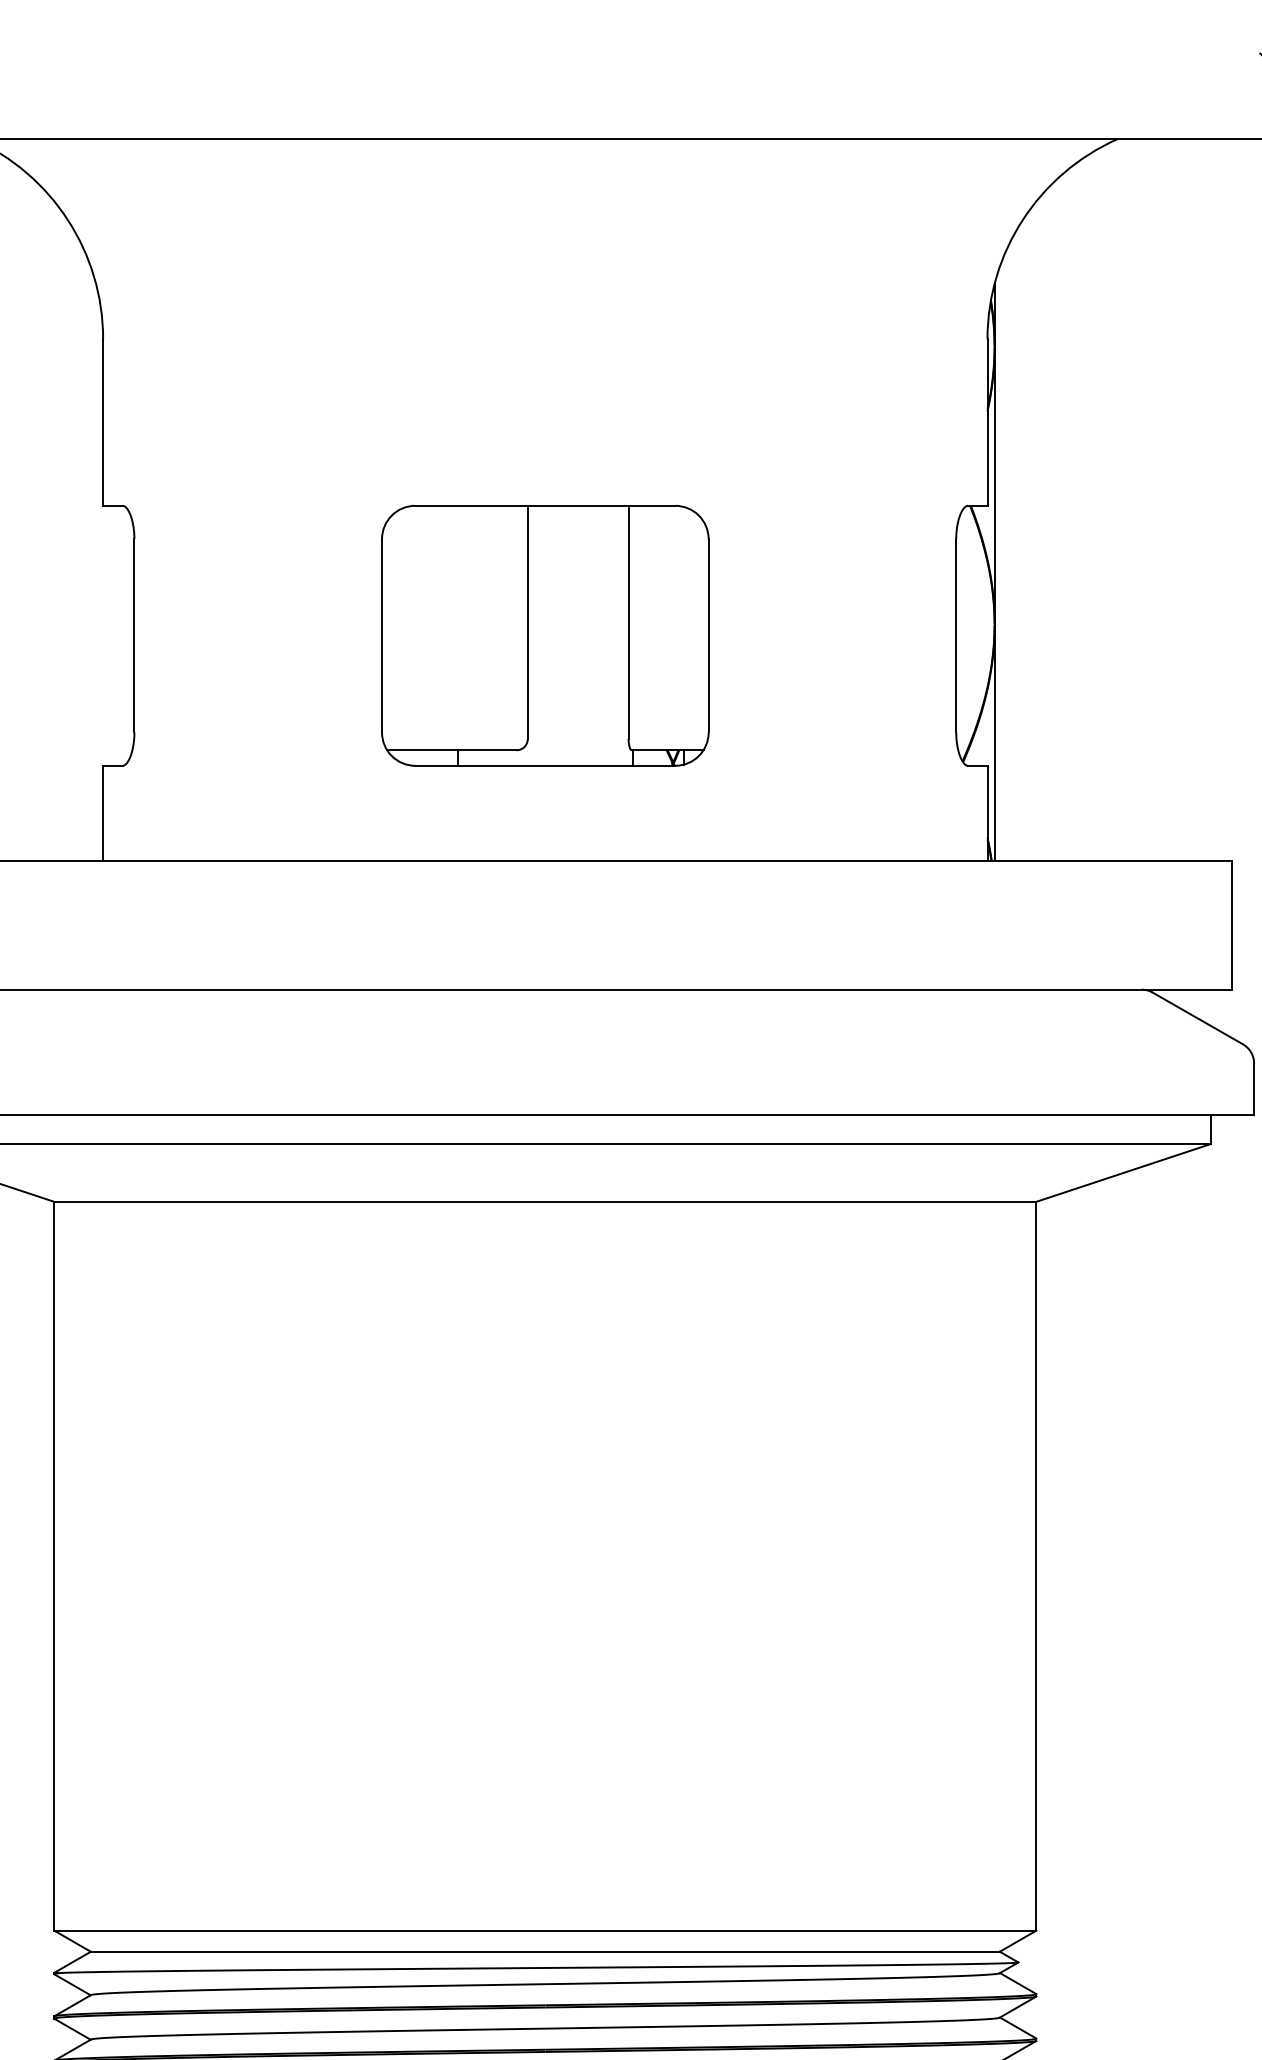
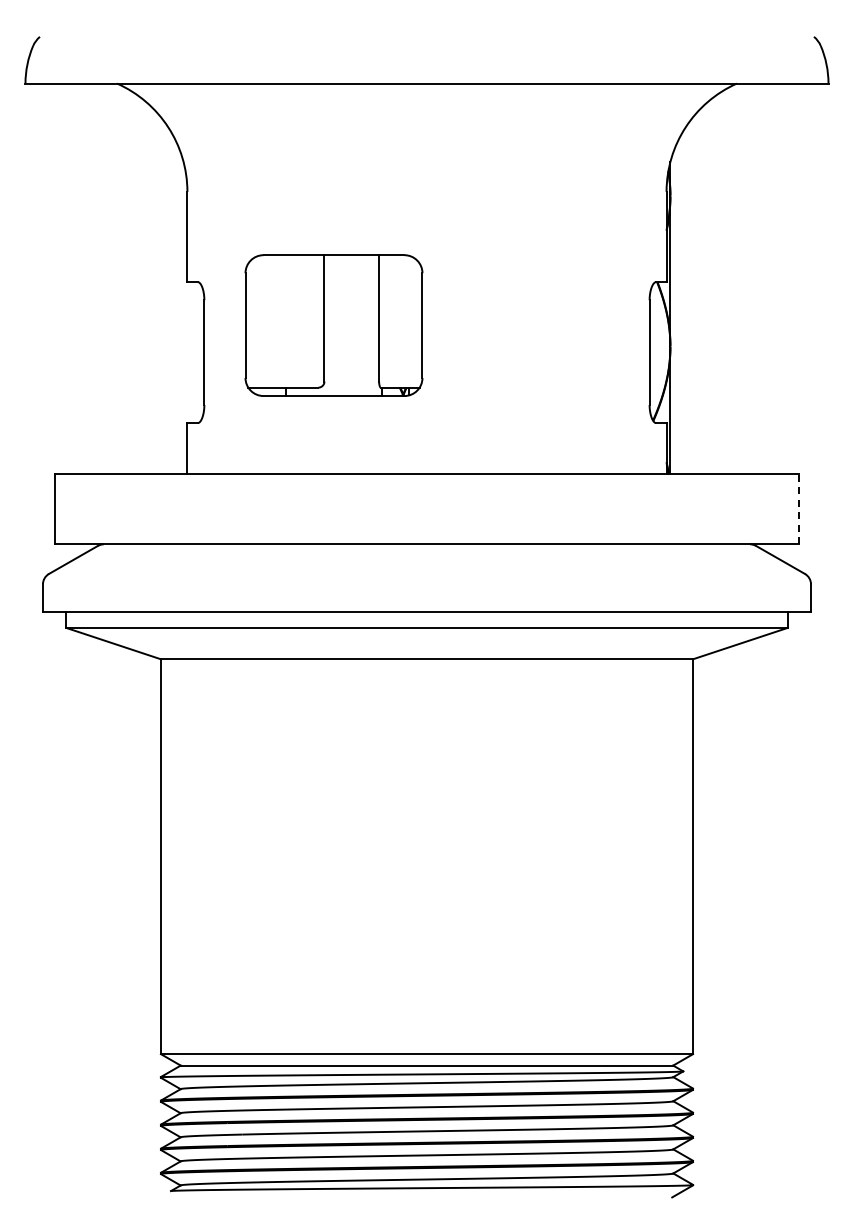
part: (544, 635) -> (333, 325), moved
line: (1231, 925) -> (798, 509), solid -> dashed

